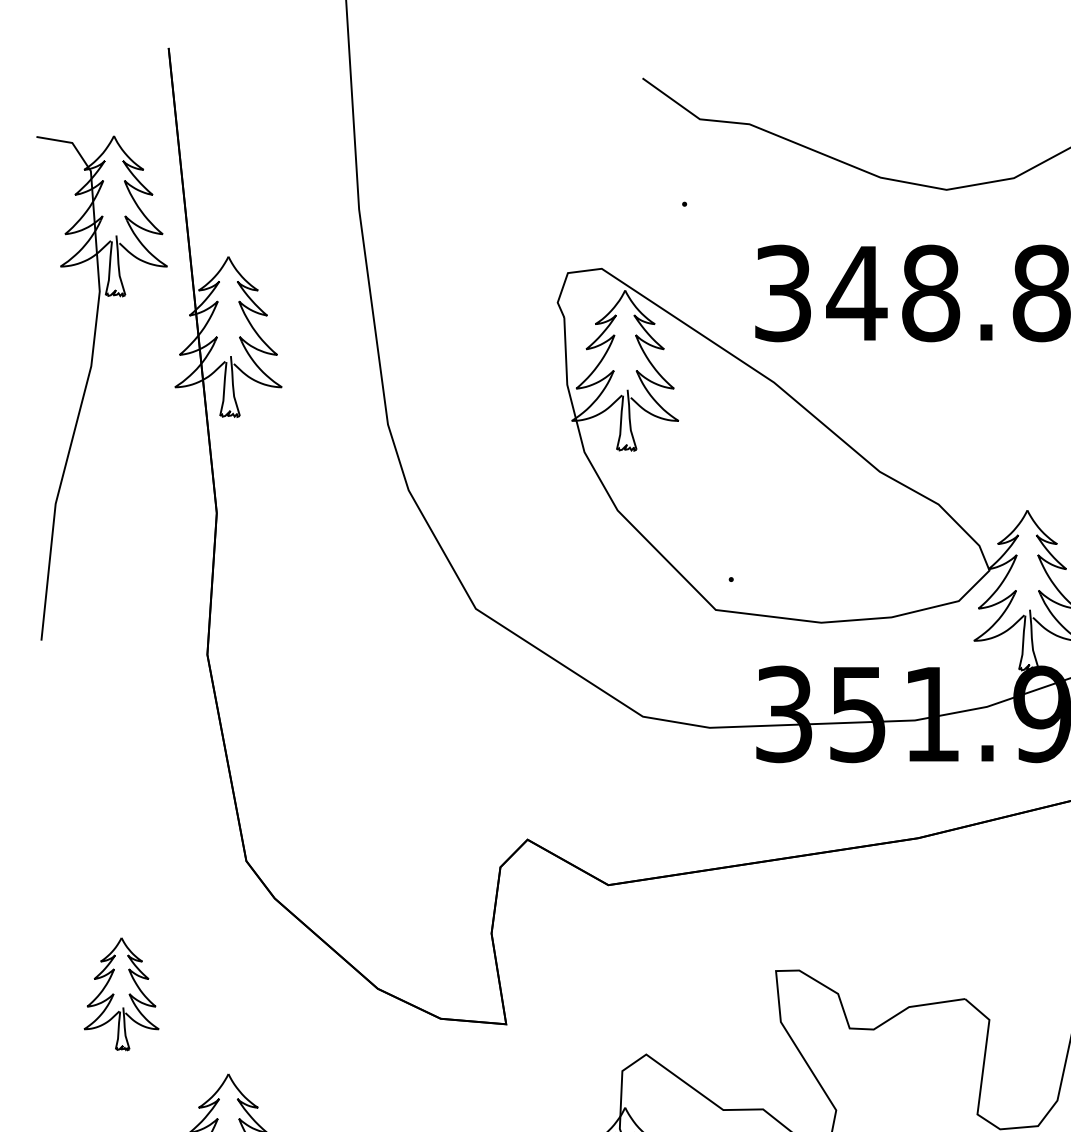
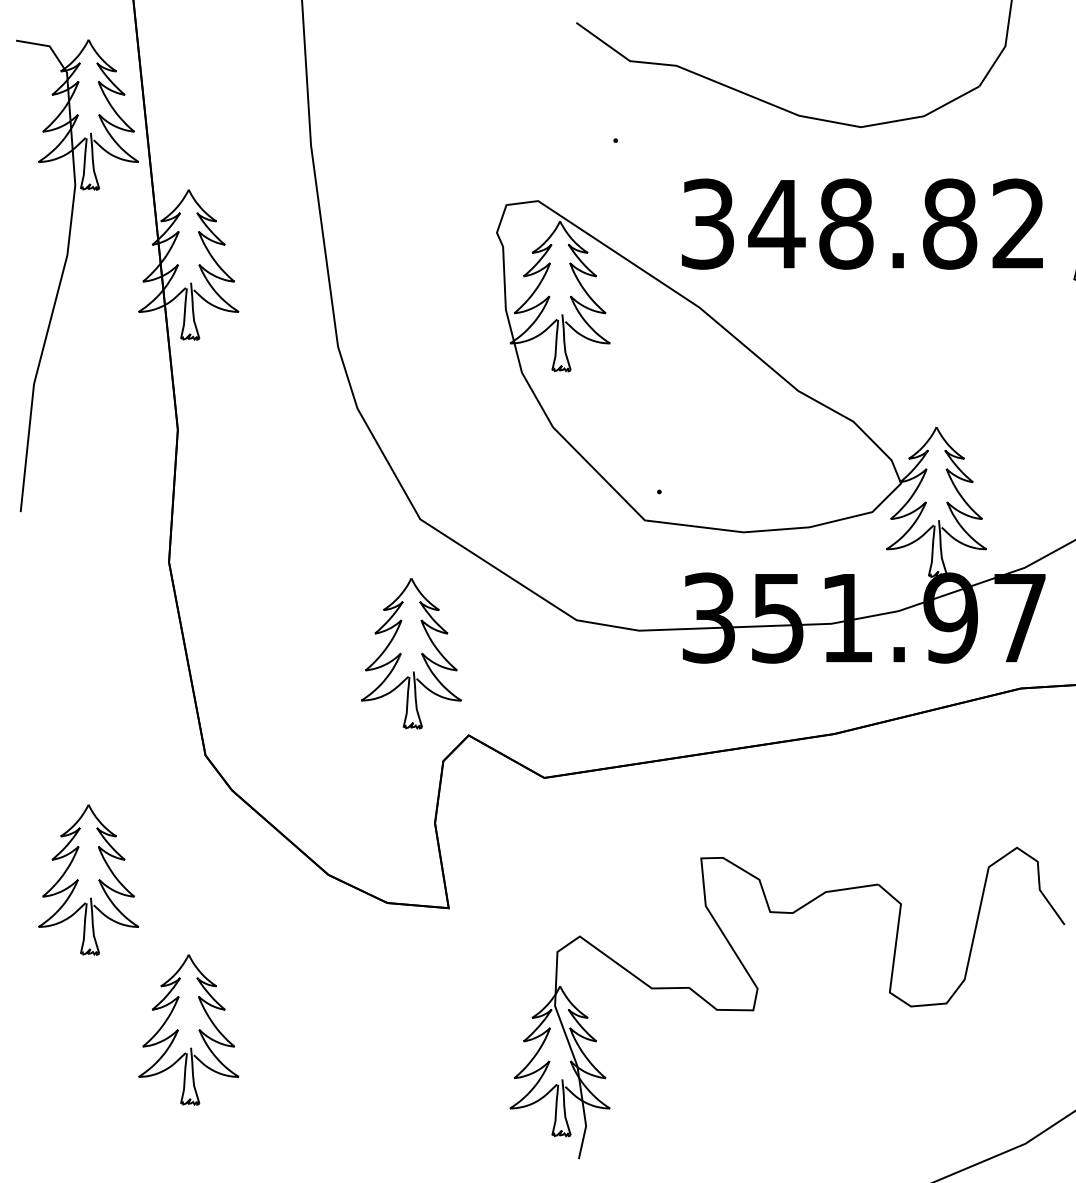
part: (88, 383) -> (64, 271), moved
part: (466, 752) -> (411, 653), added
part: (121, 993) -> (88, 879), size x1.43

